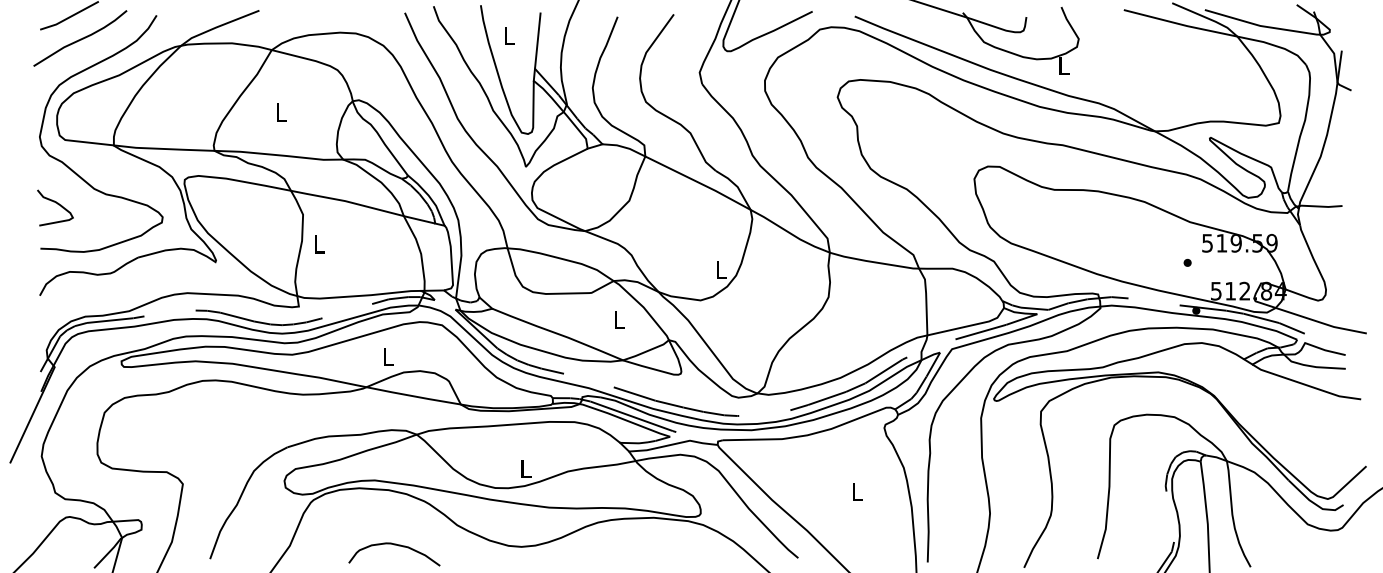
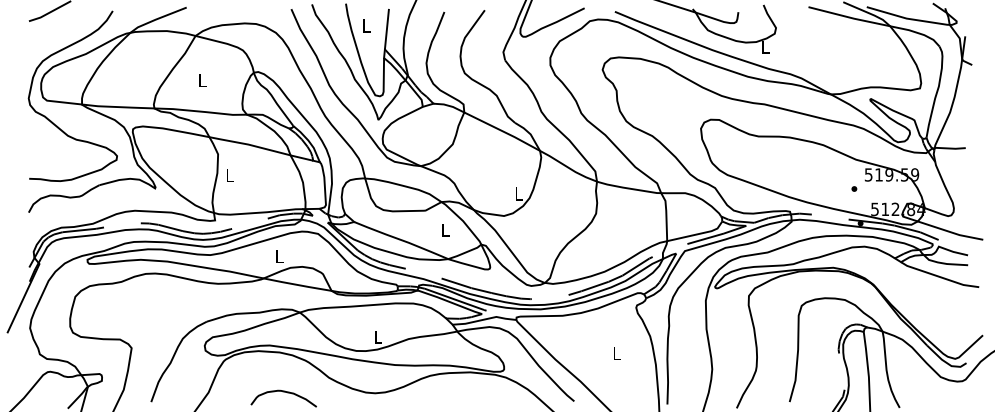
curve: (80, 38) -> (58, 27), removed
curve: (57, 204) -> (41, 147), removed

